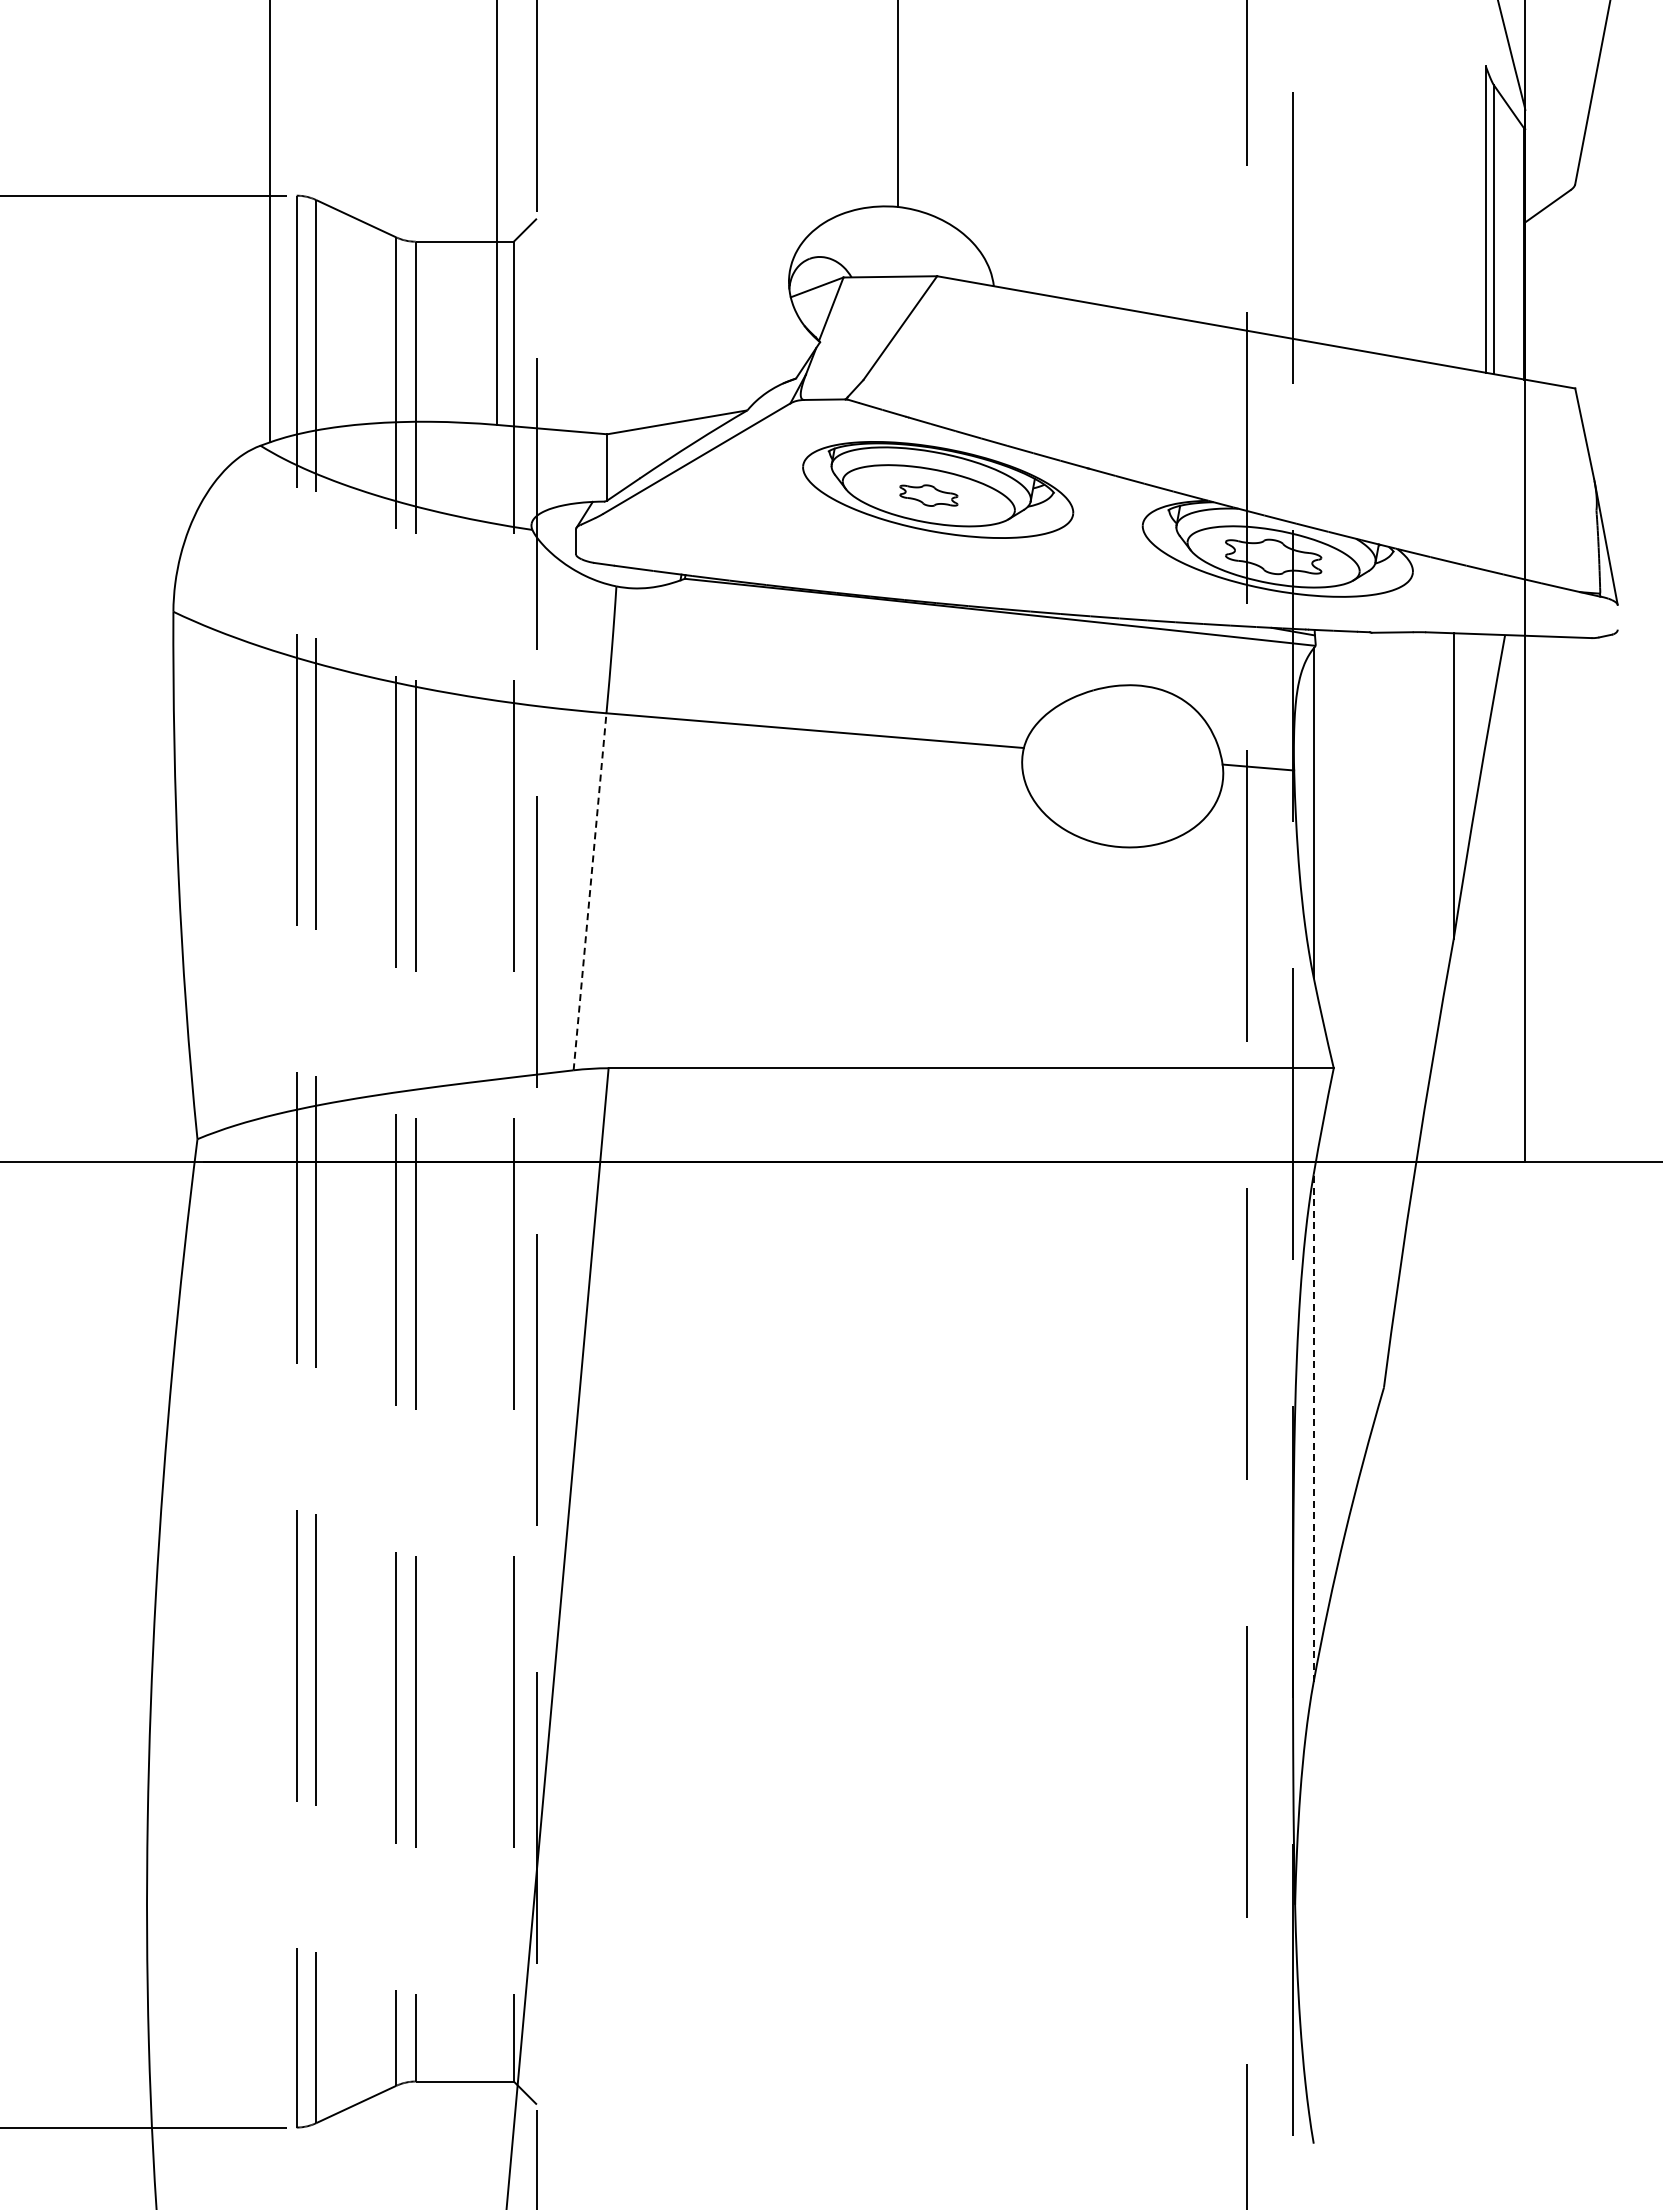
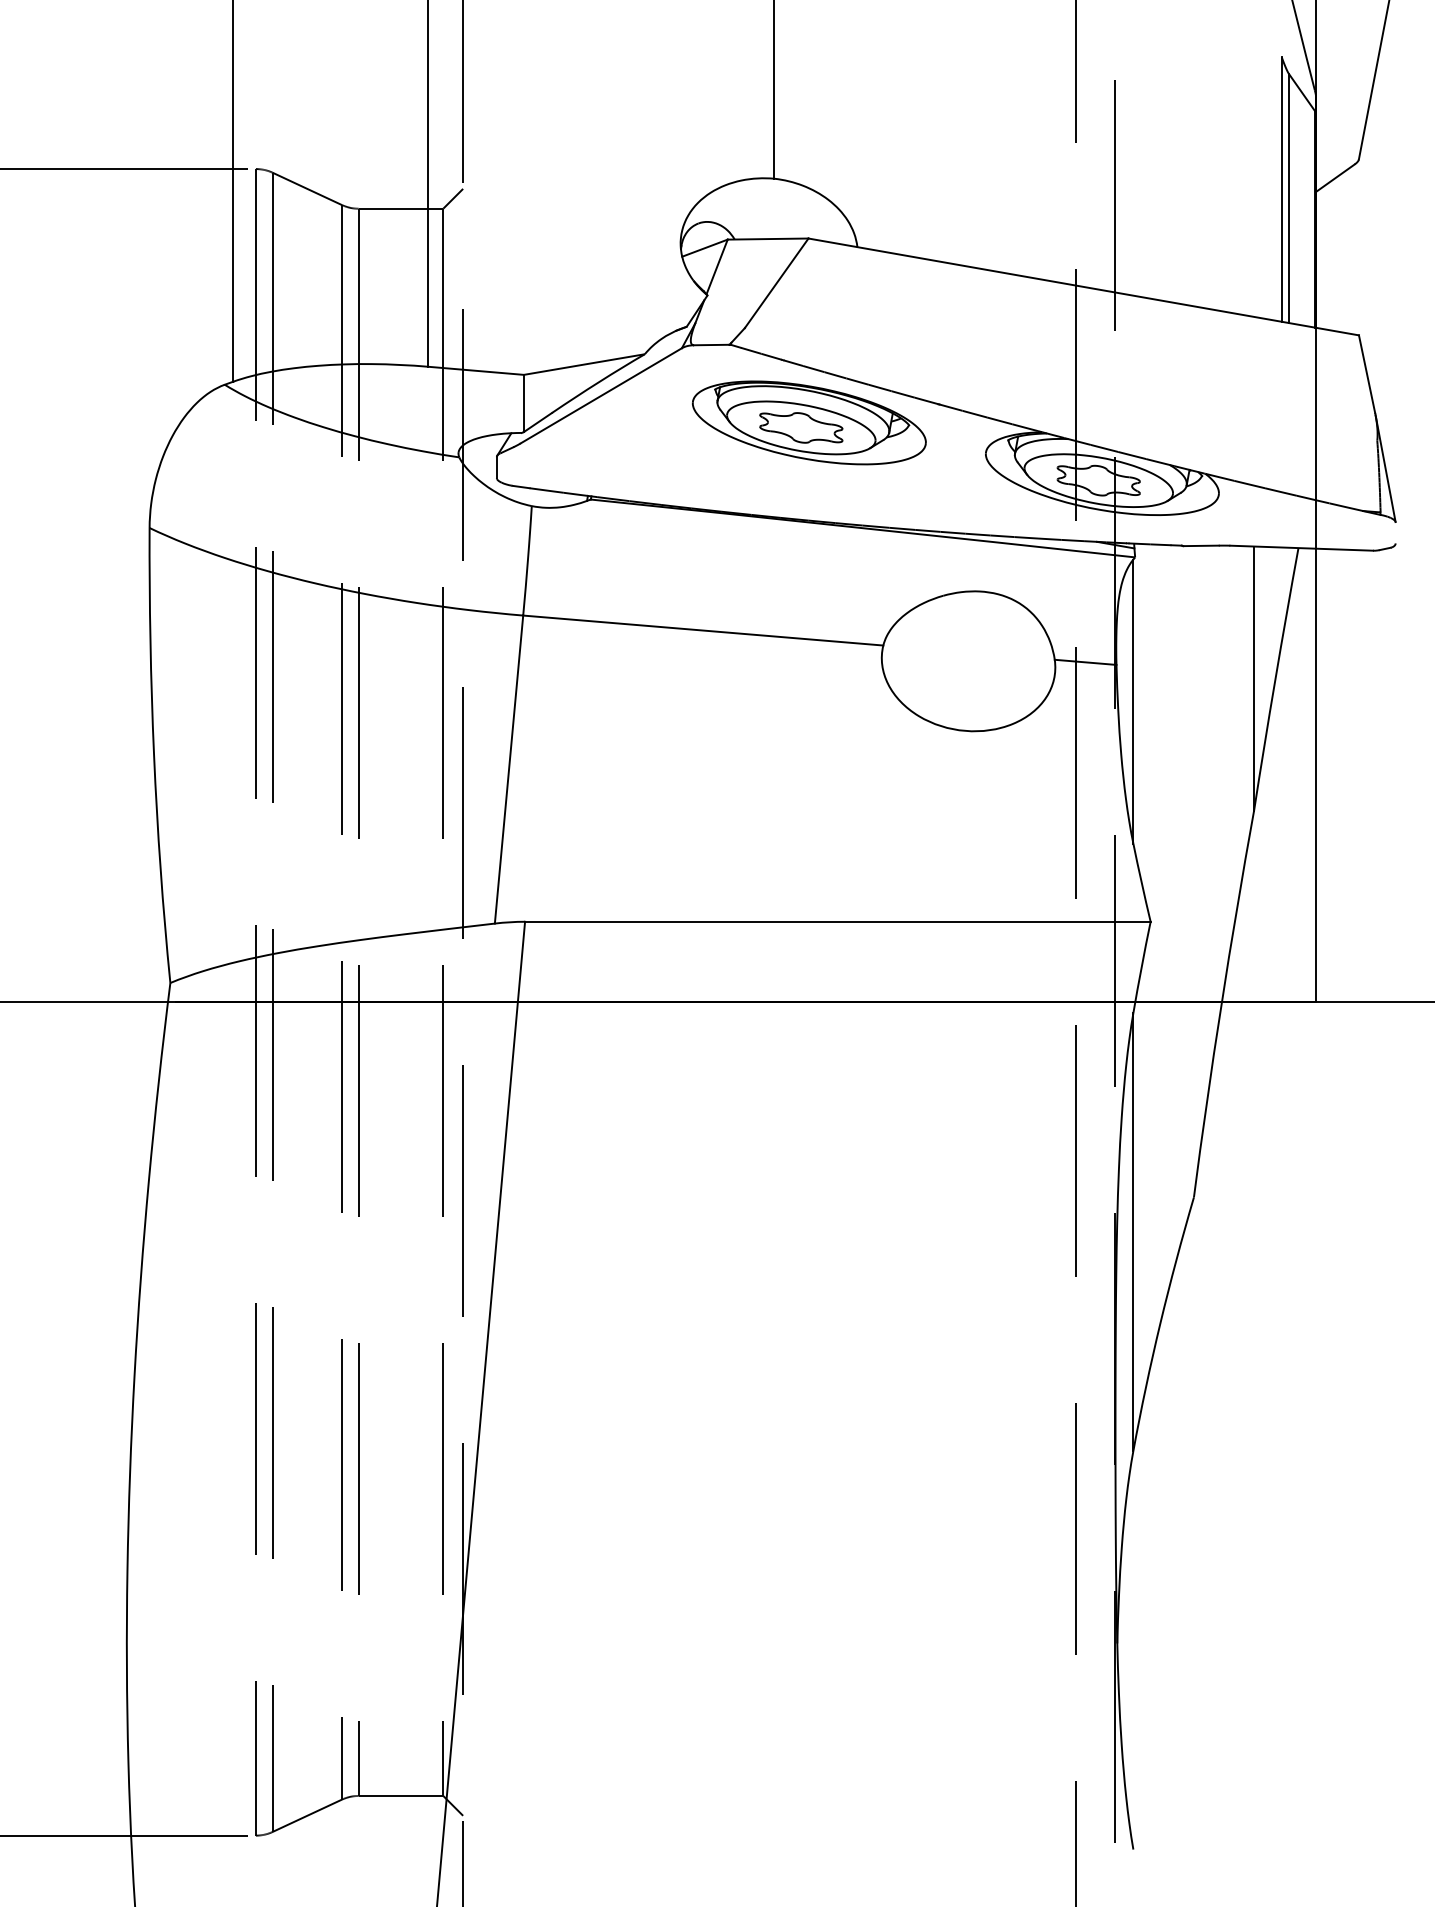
part: (928, 495) -> (801, 427), size x1.67
line: (590, 891) -> (509, 769), dashed -> solid
line: (1313, 1427) -> (1133, 1231), dashed -> solid

